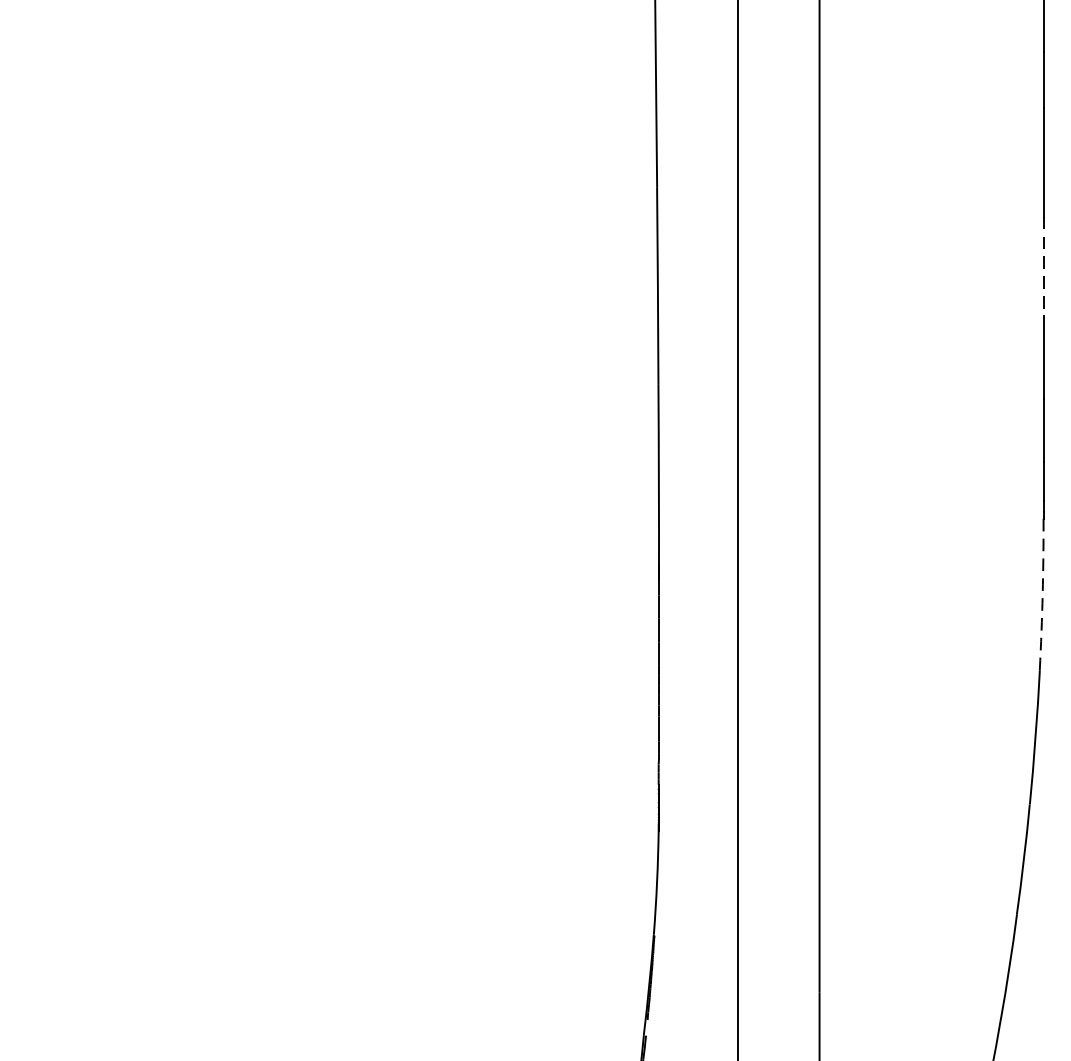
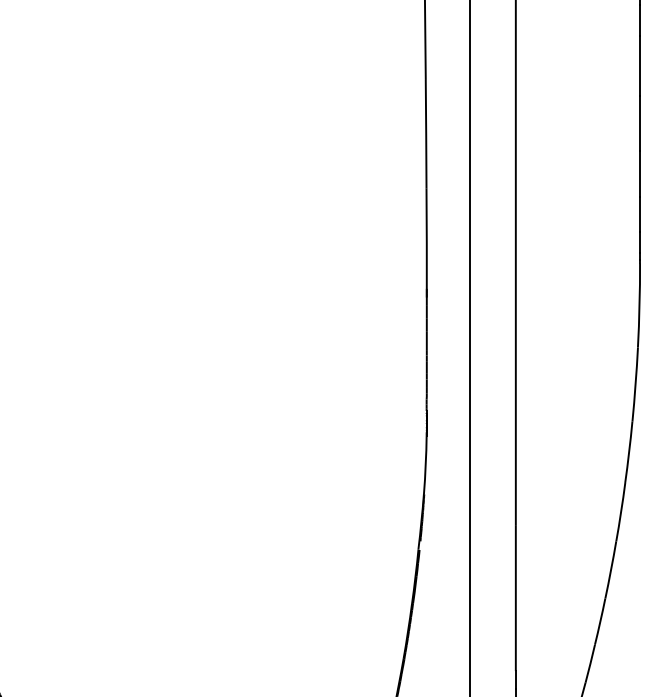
line: (1044, 266) -> (640, 123), dashed -> solid
arc: (1042, 594) -> (639, 305), dashed -> solid

